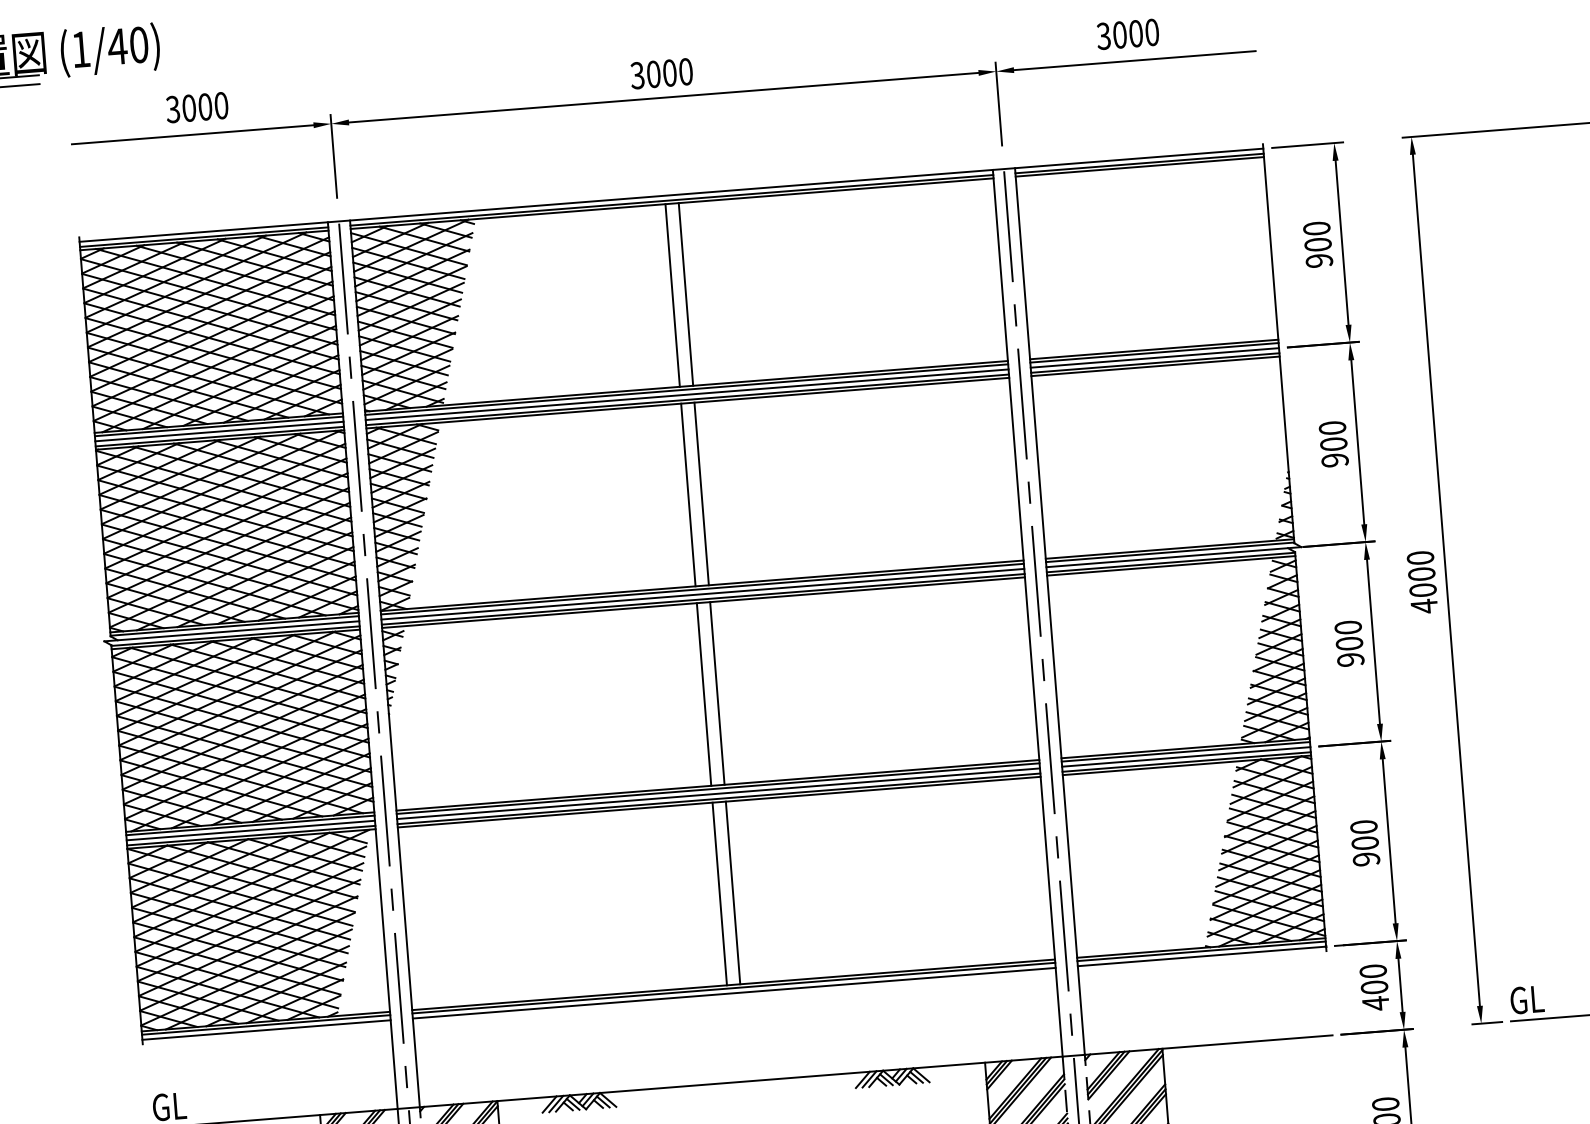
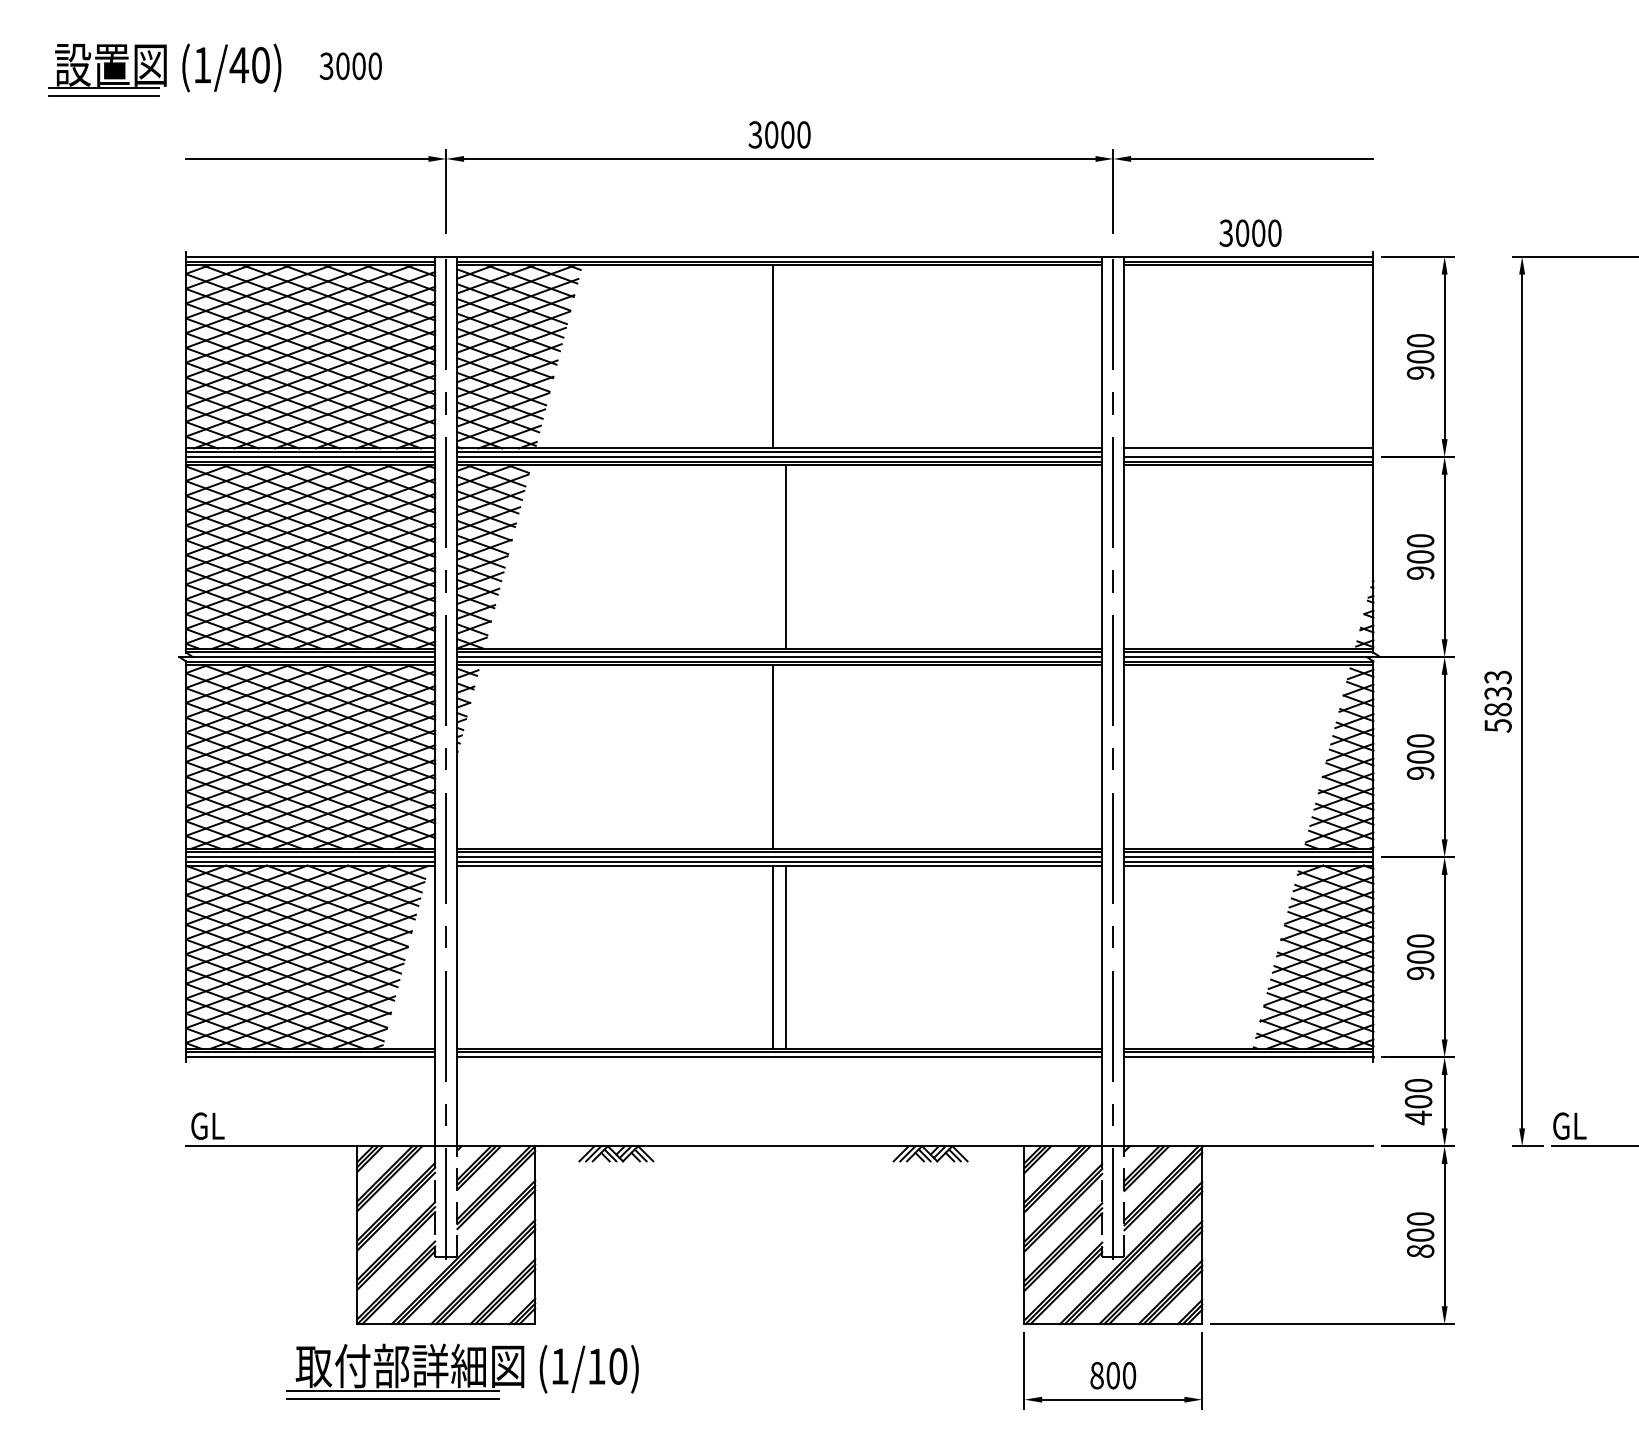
text: (1127, 33) -> (1250, 232), moved
text: (196, 106) -> (350, 65), moved
line: (685, 294) -> (786, 356), removed
line: (1153, 352) -> (1248, 451), removed
line: (688, 494) -> (773, 556), removed
text: (1421, 582) -> (1497, 701), 4000 -> 5833
line: (717, 692) -> (786, 756), removed

